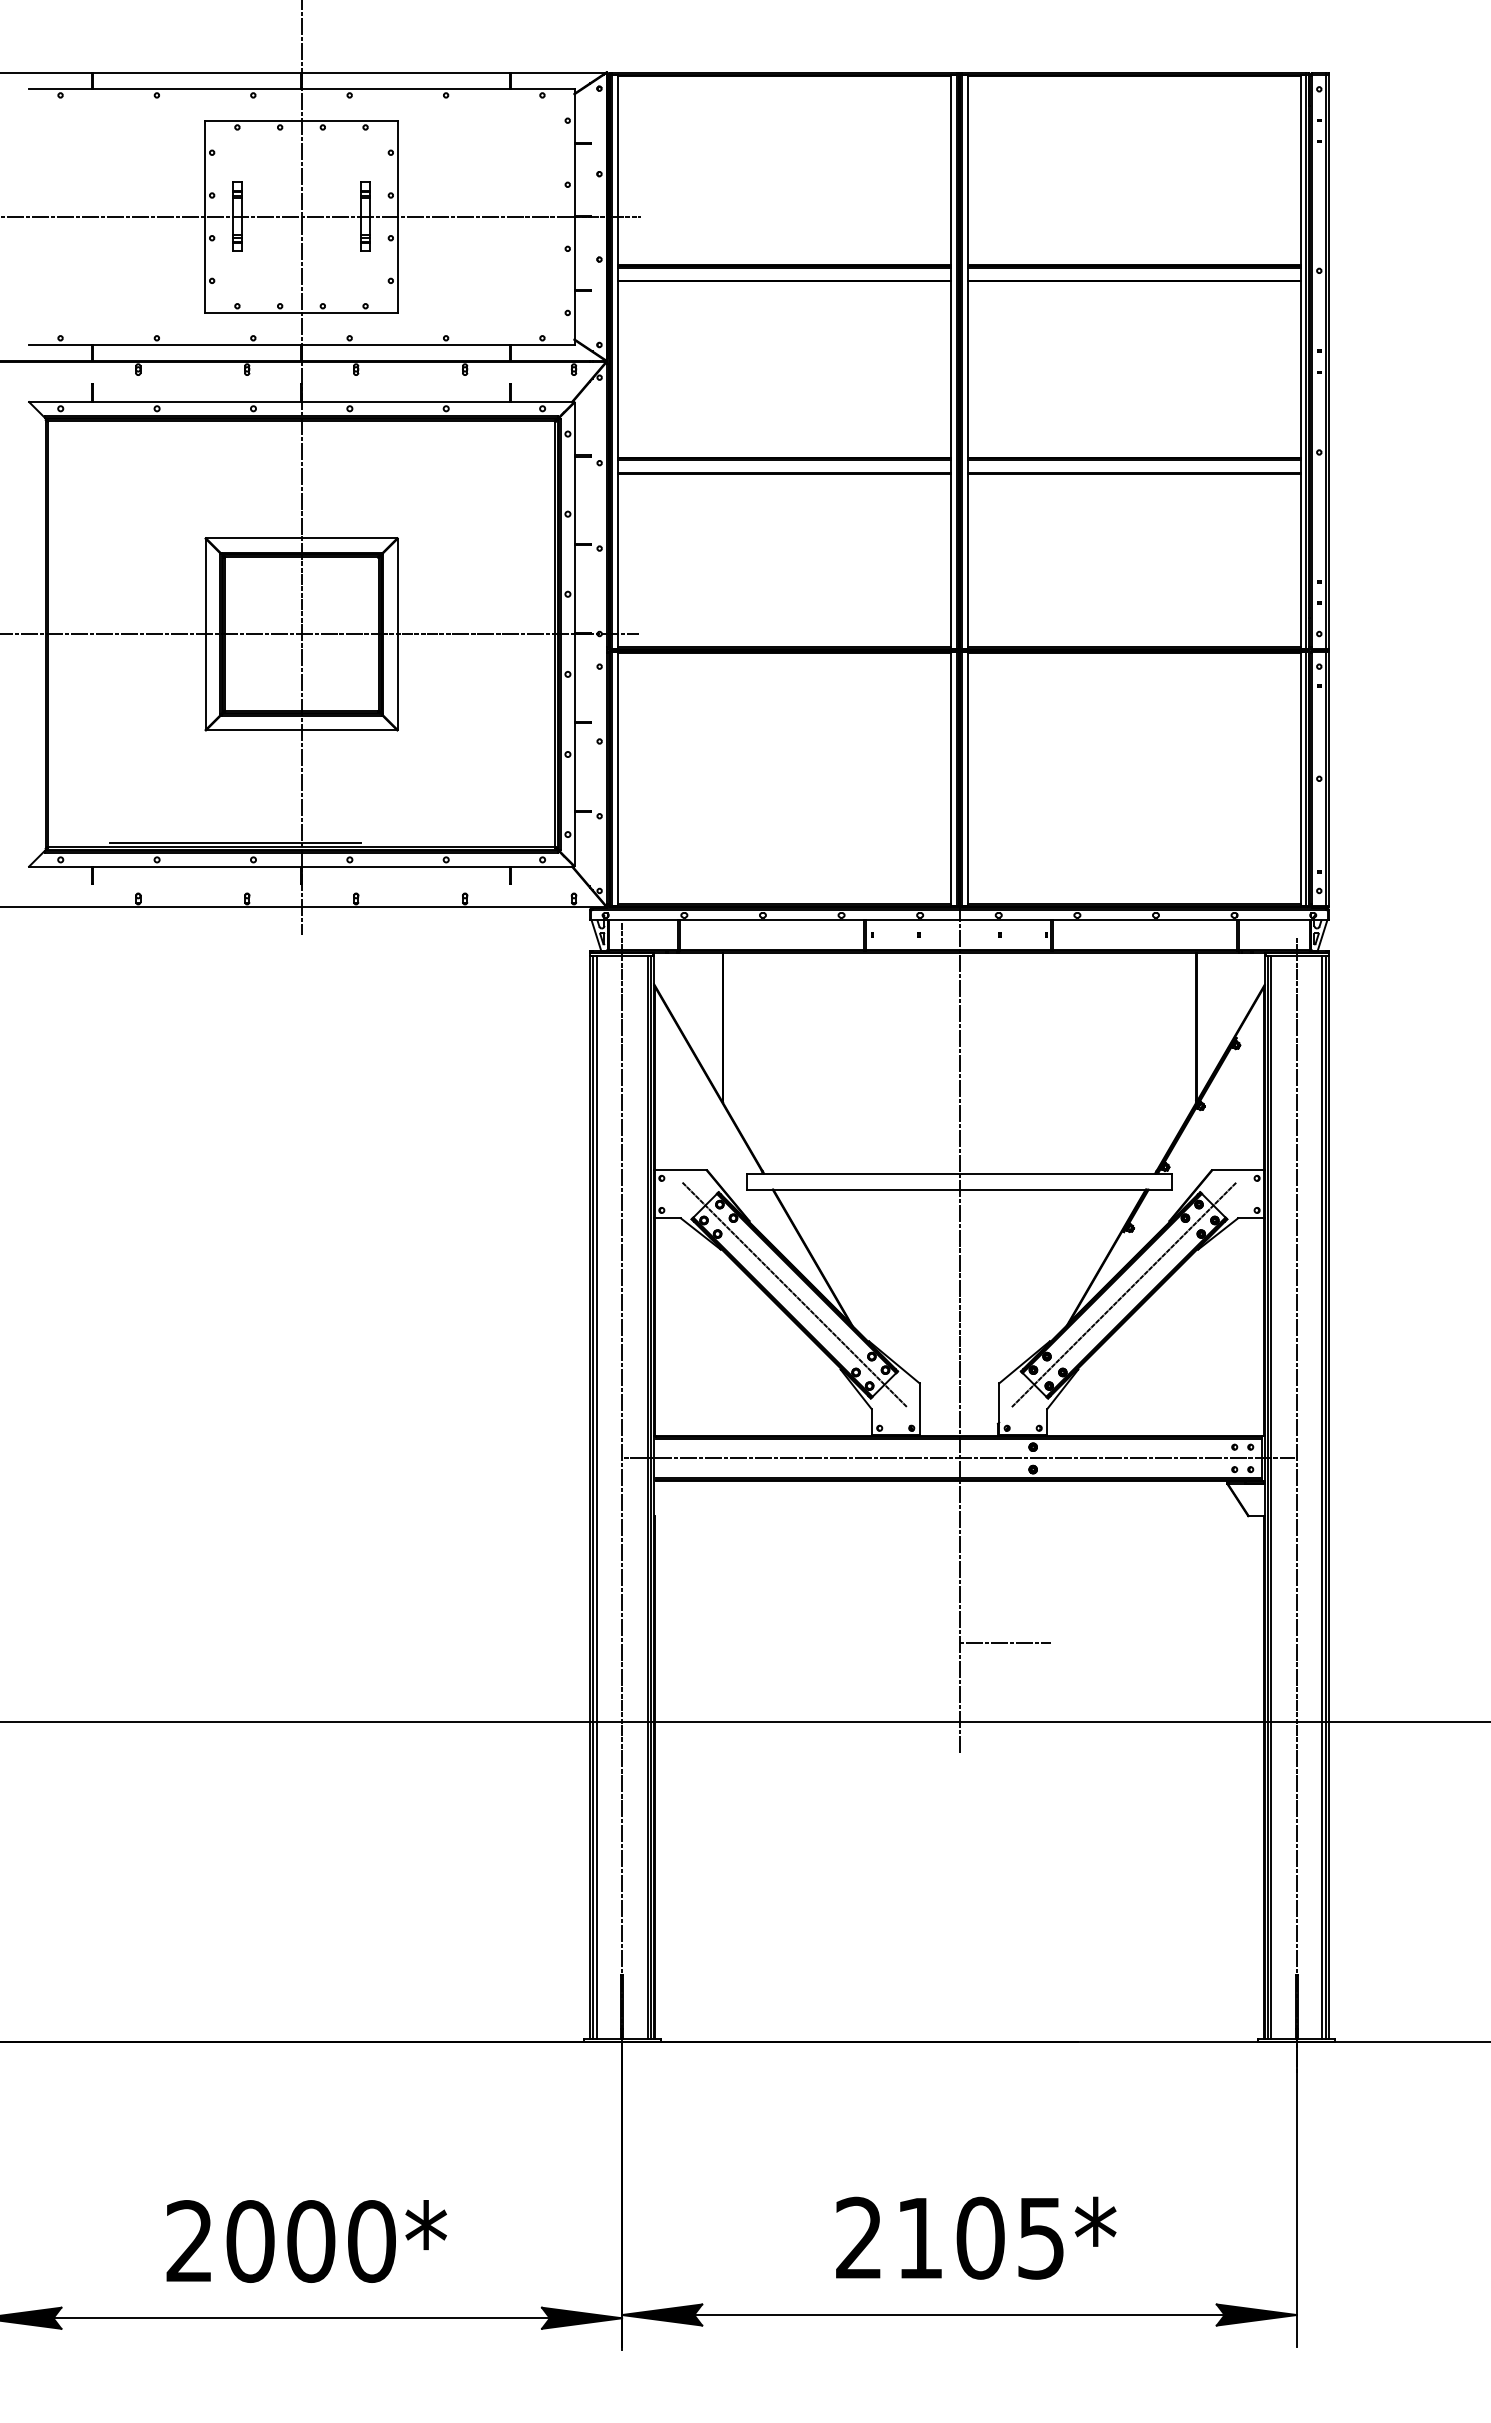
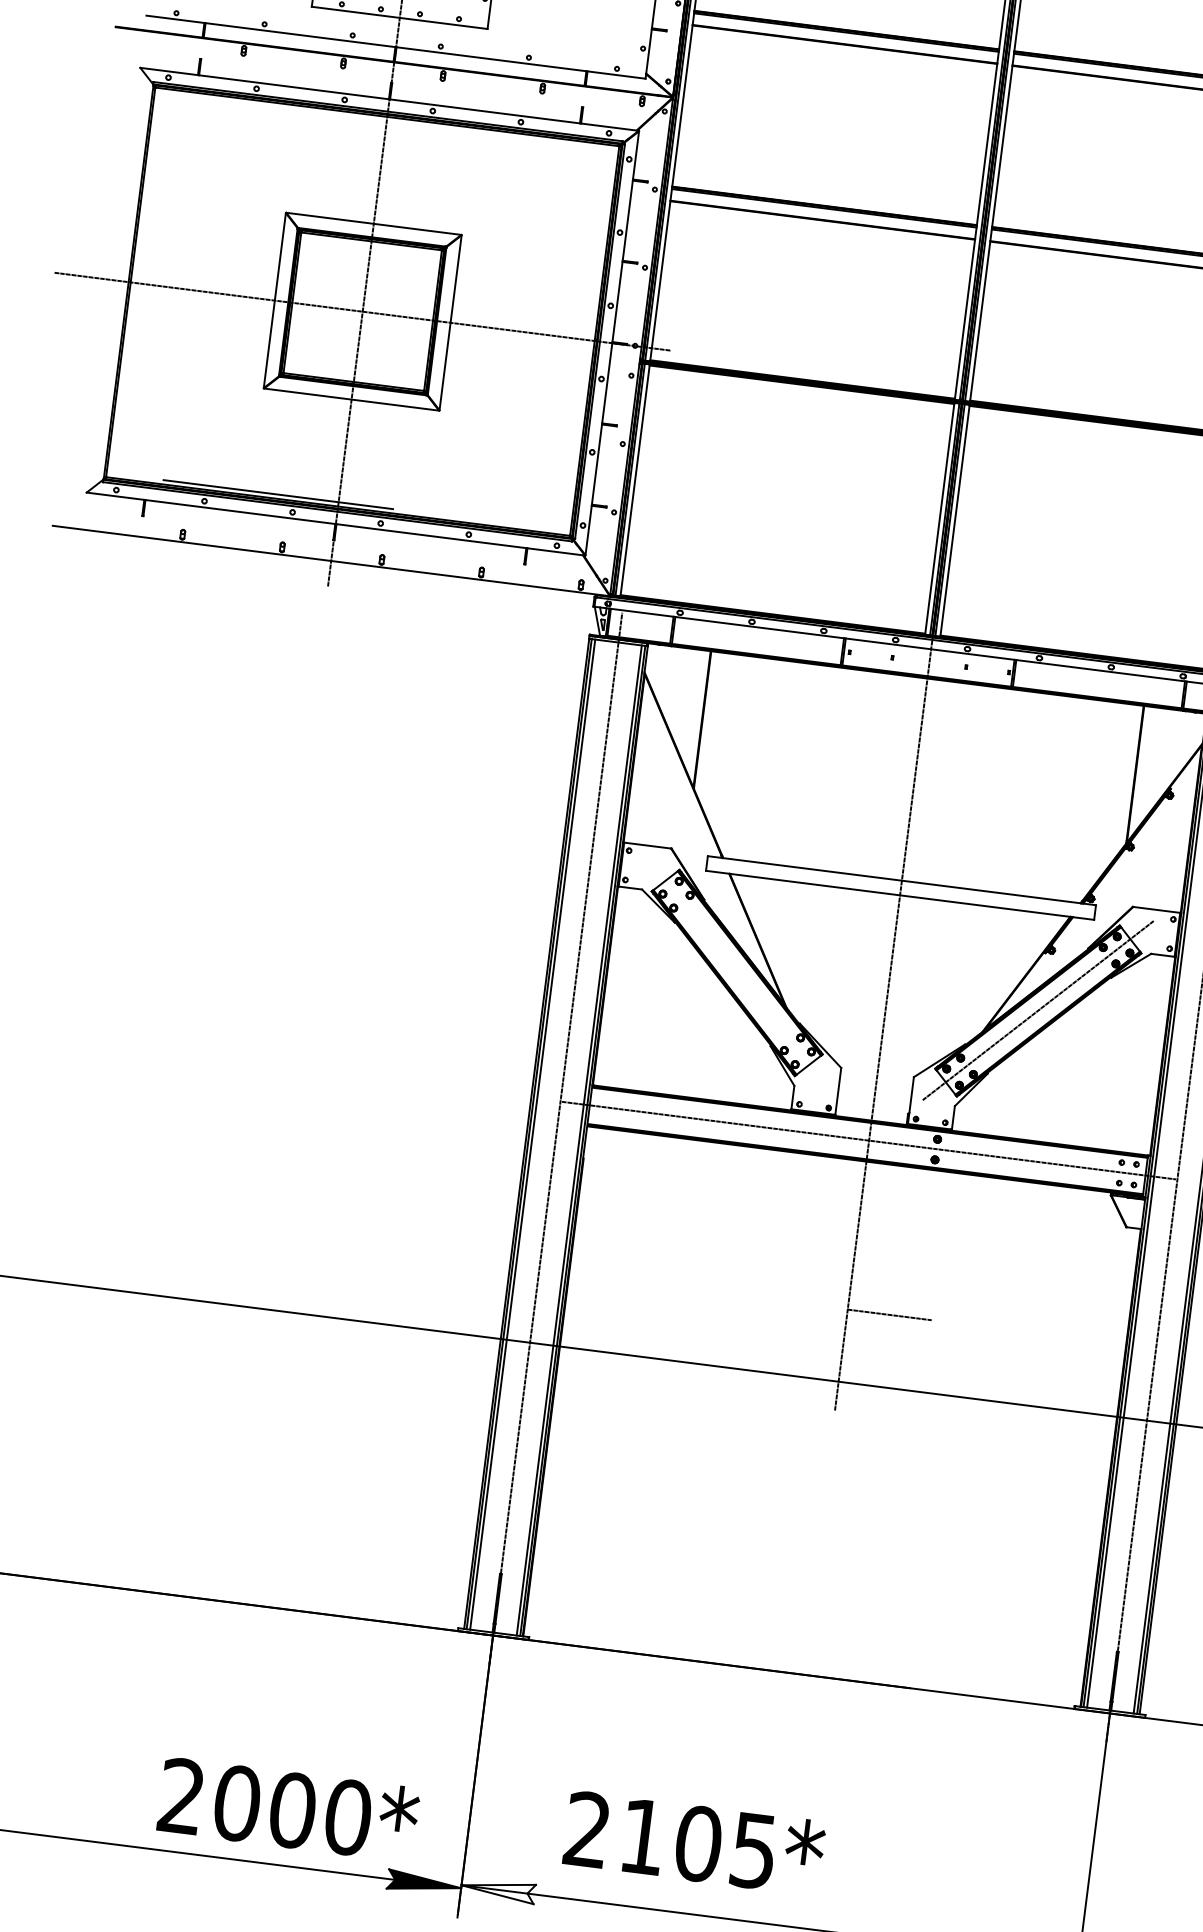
line: (794, 1294) -> (737, 972), removed
text: (976, 2237) -> (694, 1842), moved
text: (306, 2241) -> (288, 1809), moved
fill: (662, 2314) -> (498, 1889), removed

